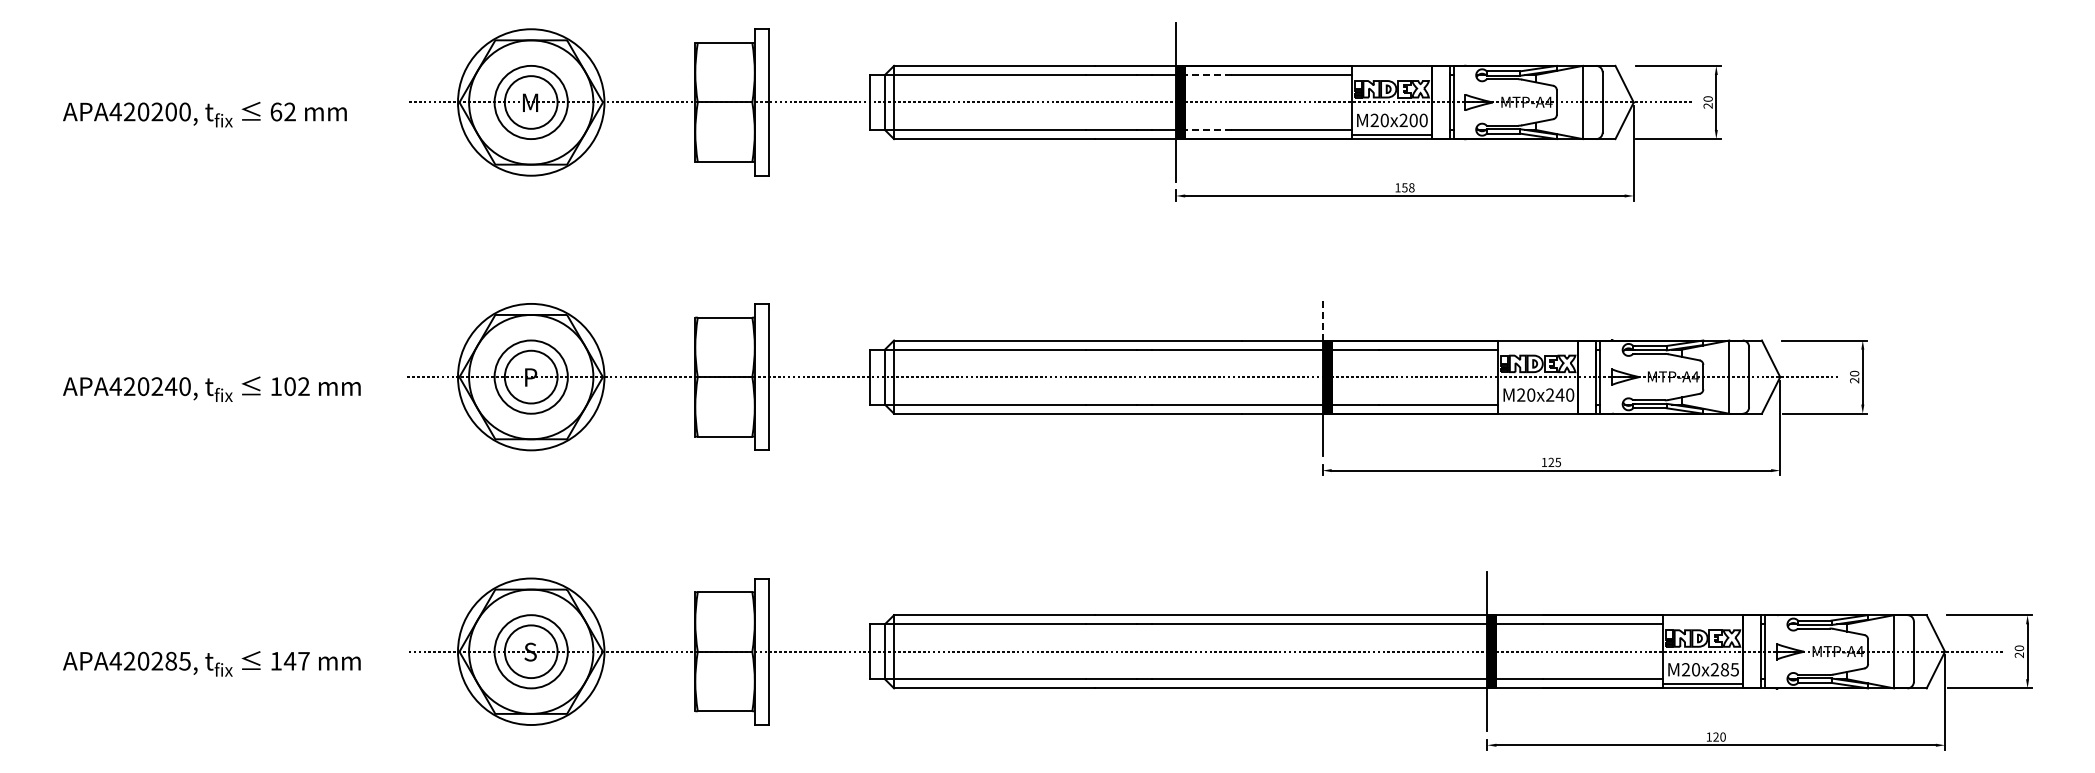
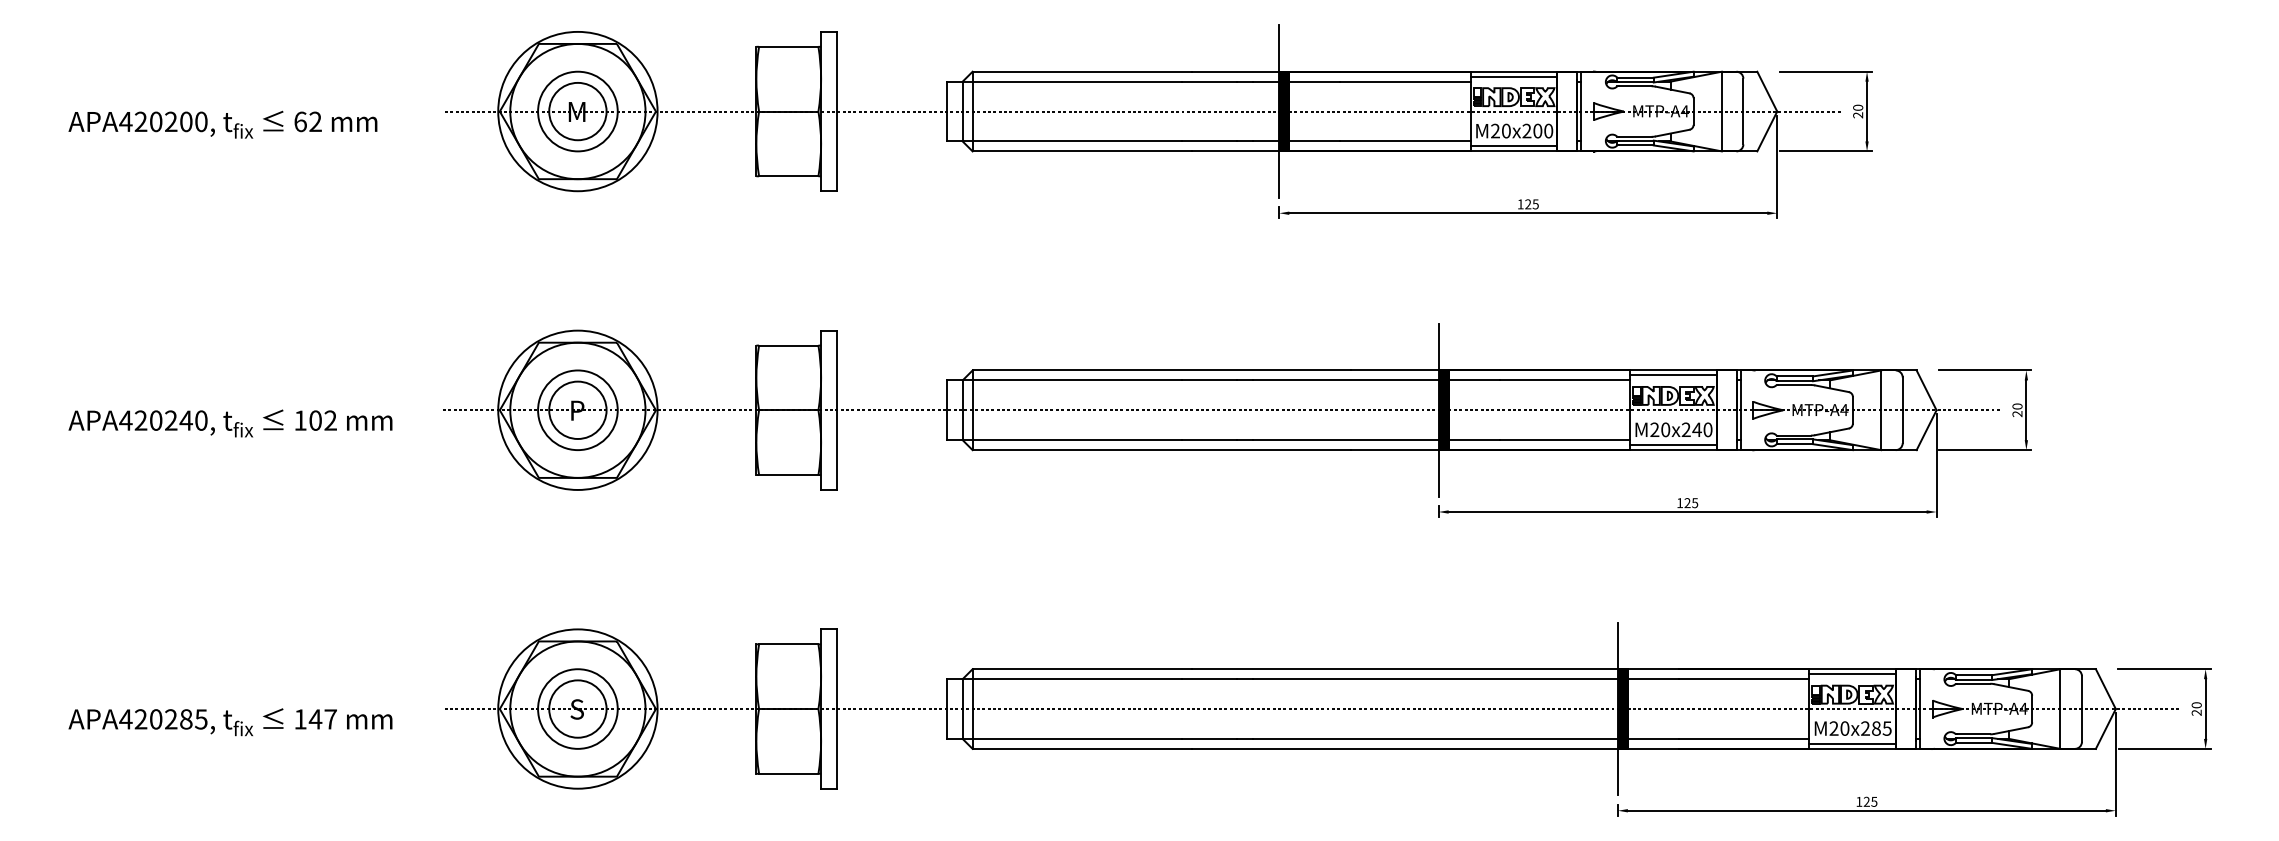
line: (1391, 70) -> (1513, 76), added
line: (1208, 75) -> (1314, 82), dashed -> solid
line: (1208, 129) -> (1314, 140), dashed -> solid
text: (1408, 187) -> (1532, 204), 158 -> 125
line: (1322, 318) -> (1438, 346), dashed -> solid
line: (1538, 345) -> (1673, 375), added
line: (1538, 409) -> (1673, 445), added
line: (1702, 619) -> (1852, 673), added
text: (1722, 736) -> (1873, 801), 120 -> 125

